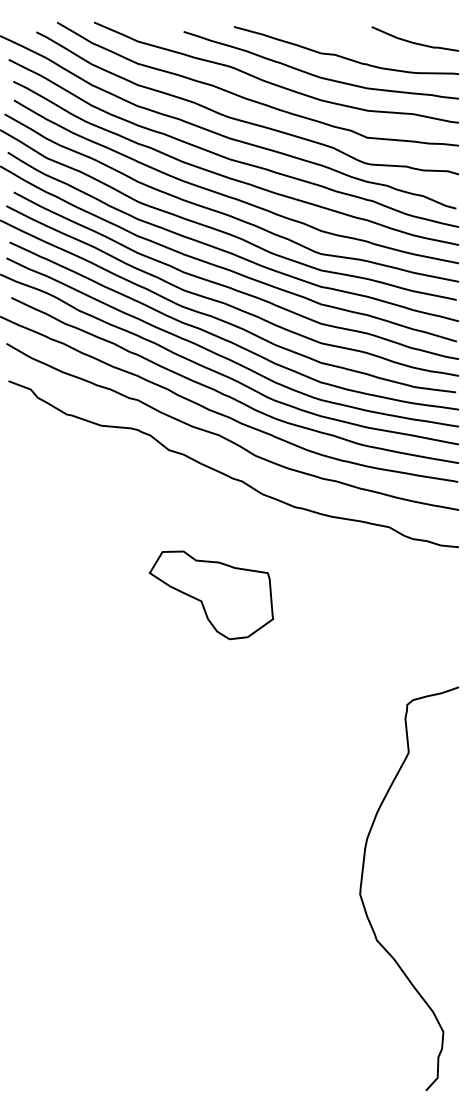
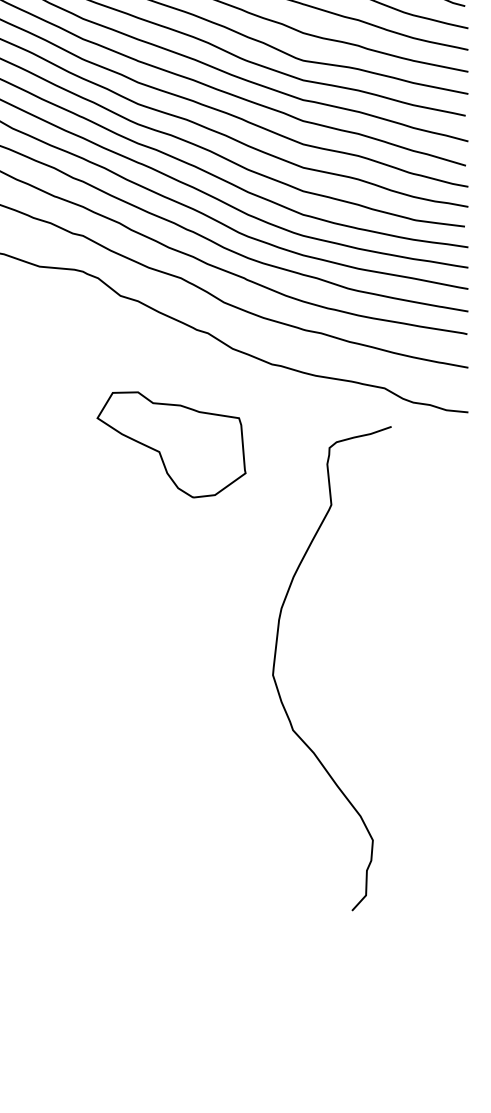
part: (211, 595) -> (171, 445), moved
curve: (362, 883) -> (275, 662), moved

